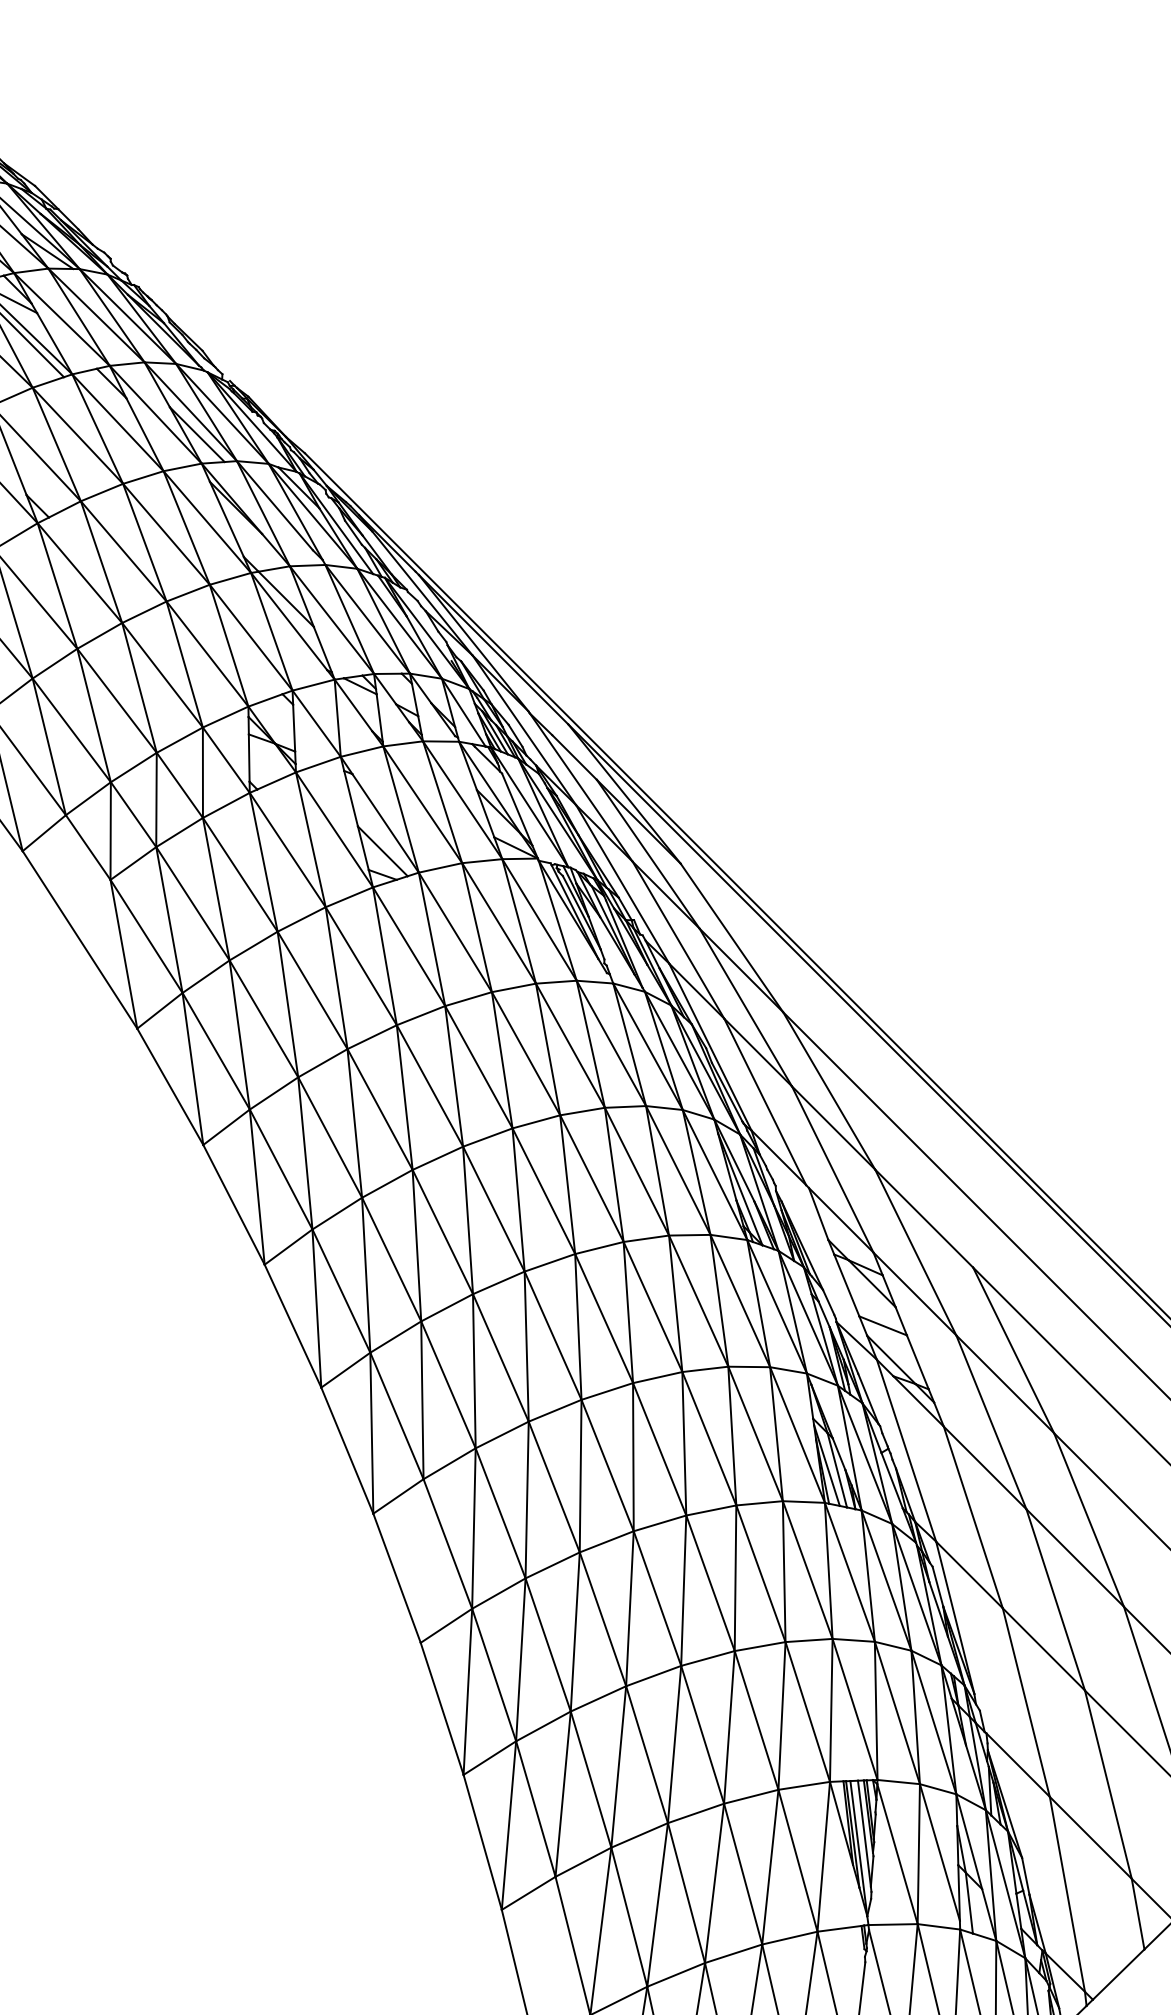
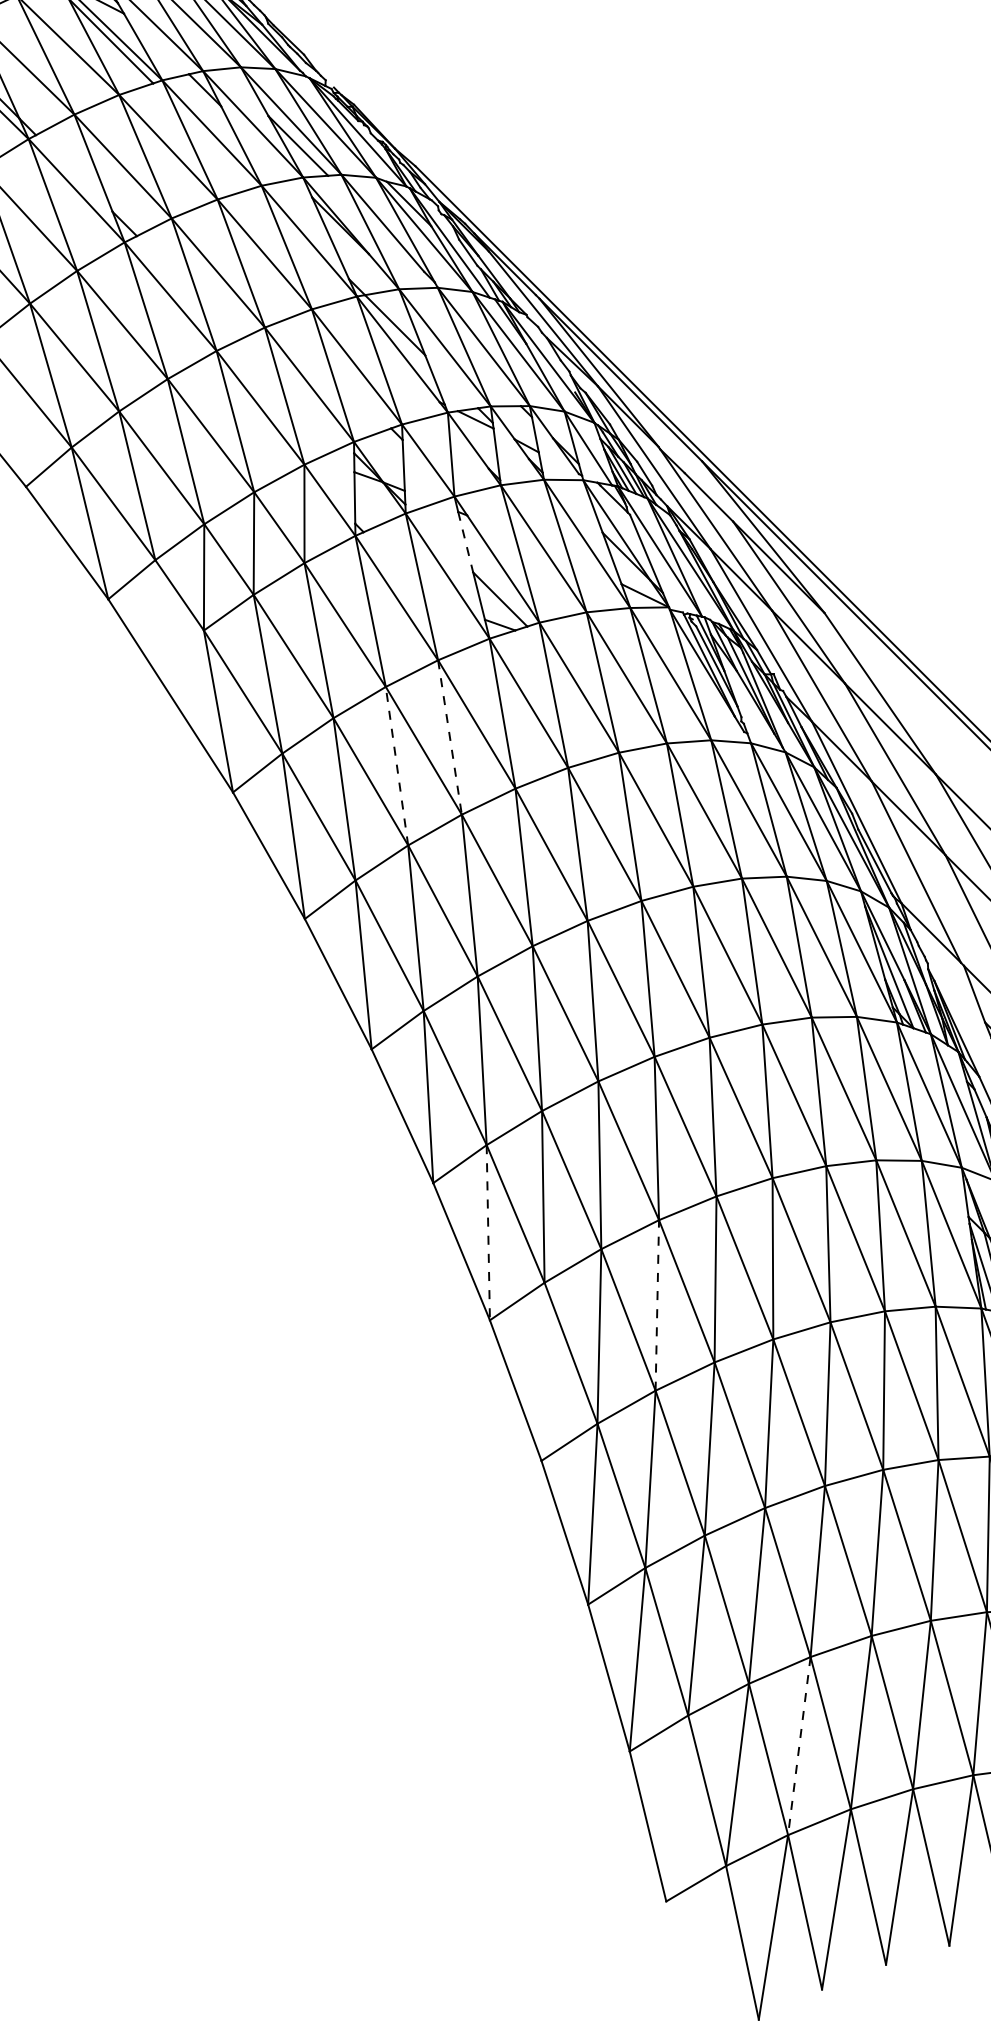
line: (351, 798) -> (466, 541), solid -> dashed
line: (336, 978) -> (449, 737), solid -> dashed
line: (287, 1004) -> (396, 766), solid -> dashed
line: (371, 1433) -> (487, 1233), solid -> dashed
line: (527, 1499) -> (657, 1304), solid -> dashed
line: (657, 1905) -> (799, 1746), solid -> dashed

